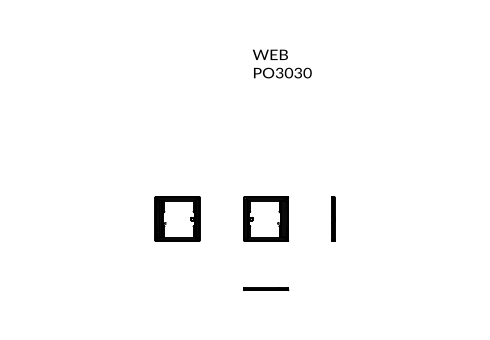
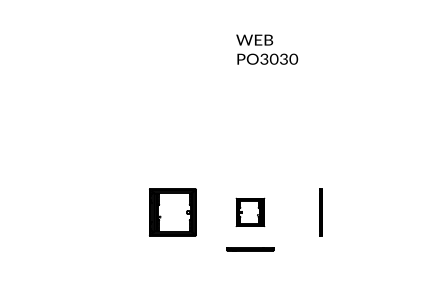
part: (177, 218) -> (172, 211), moved
part: (266, 218) -> (250, 211), size x0.6
line: (266, 289) -> (250, 249), moved

